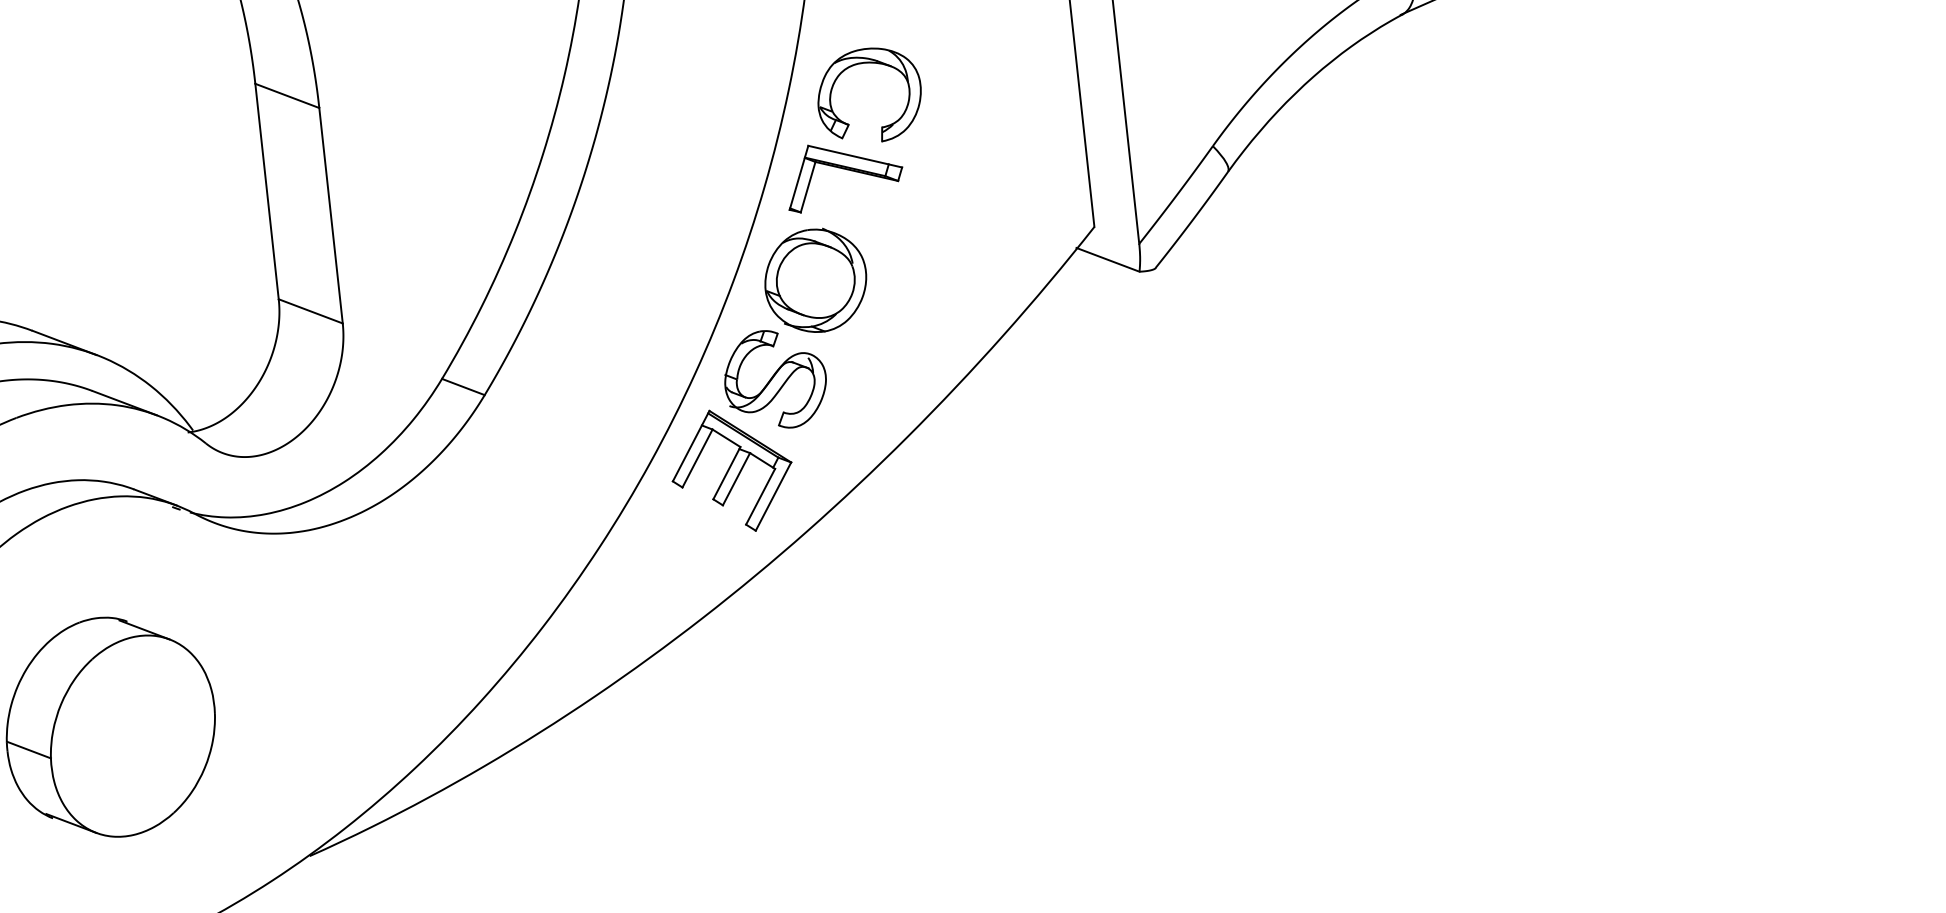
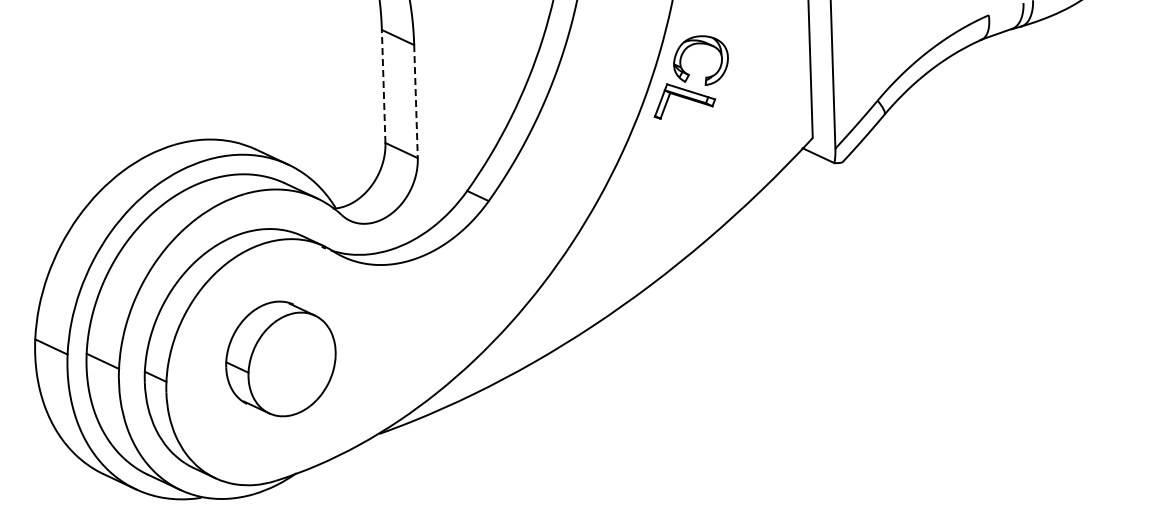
line: (266, 191) -> (383, 86), solid -> dashed
line: (331, 215) -> (416, 101), solid -> dashed
part: (769, 381) -> (637, 205), removed

